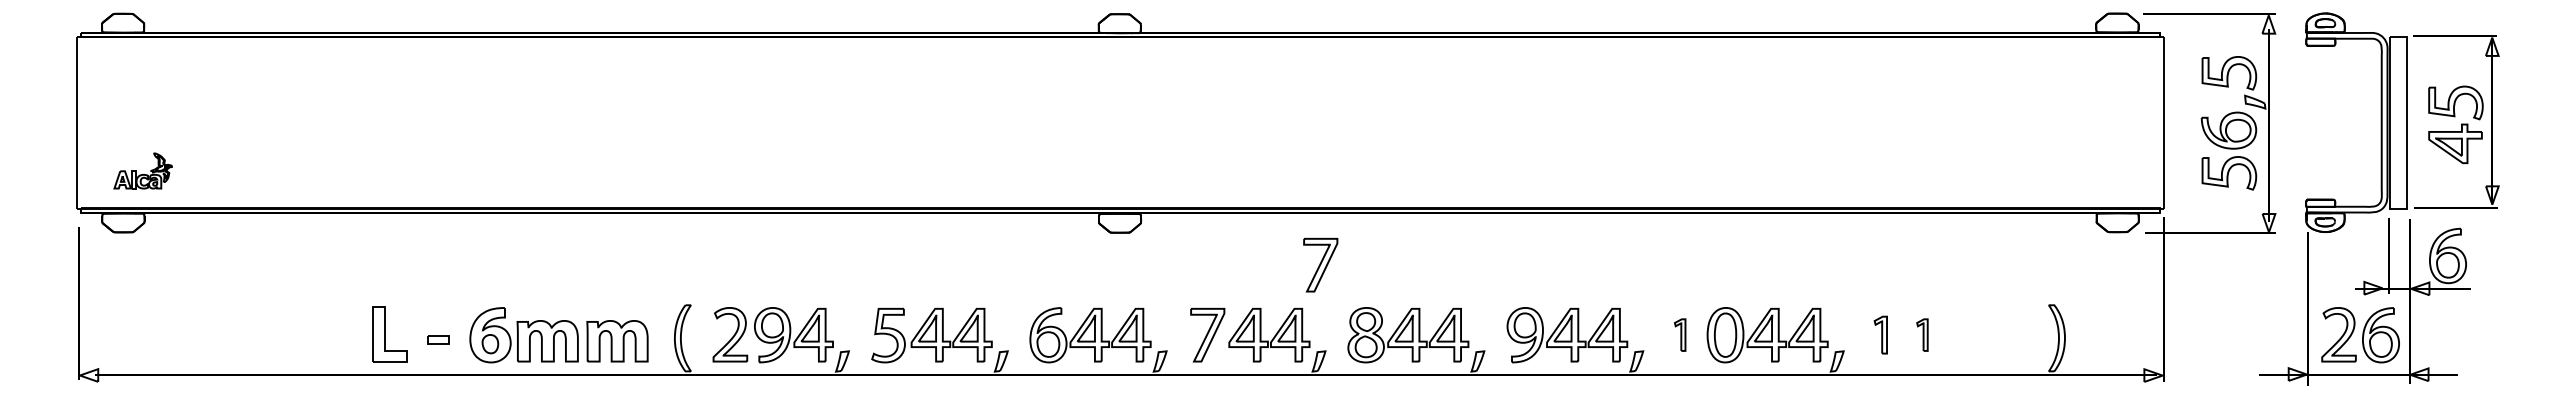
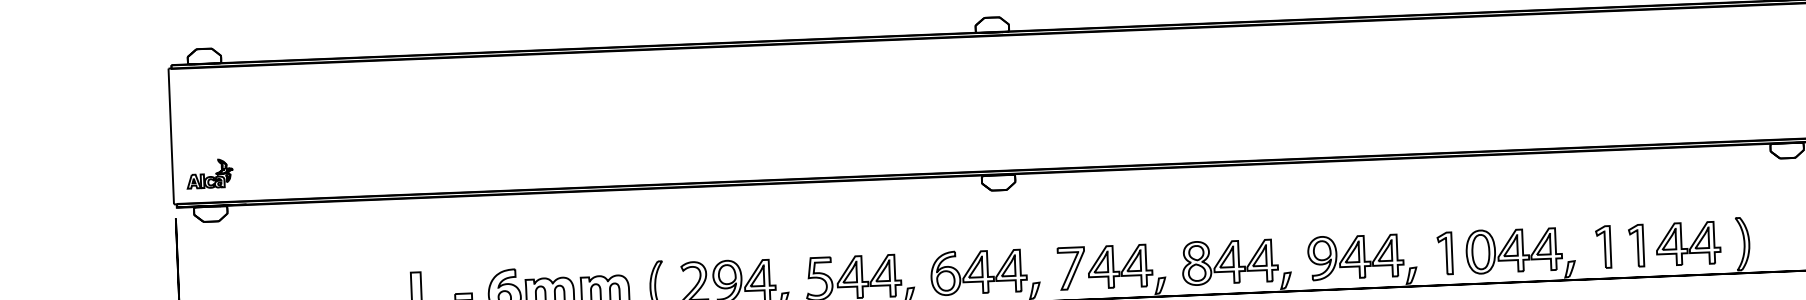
part: (142, 170) -> (209, 173), moved
part: (1320, 264) -> (1158, 209), removed
part: (1679, 334) -> (1444, 253), size x1.67
part: (1880, 334) -> (1603, 246), size x1.43
part: (1922, 334) -> (1636, 245), size x1.67
part: (1988, 334) -> (1688, 243), added

